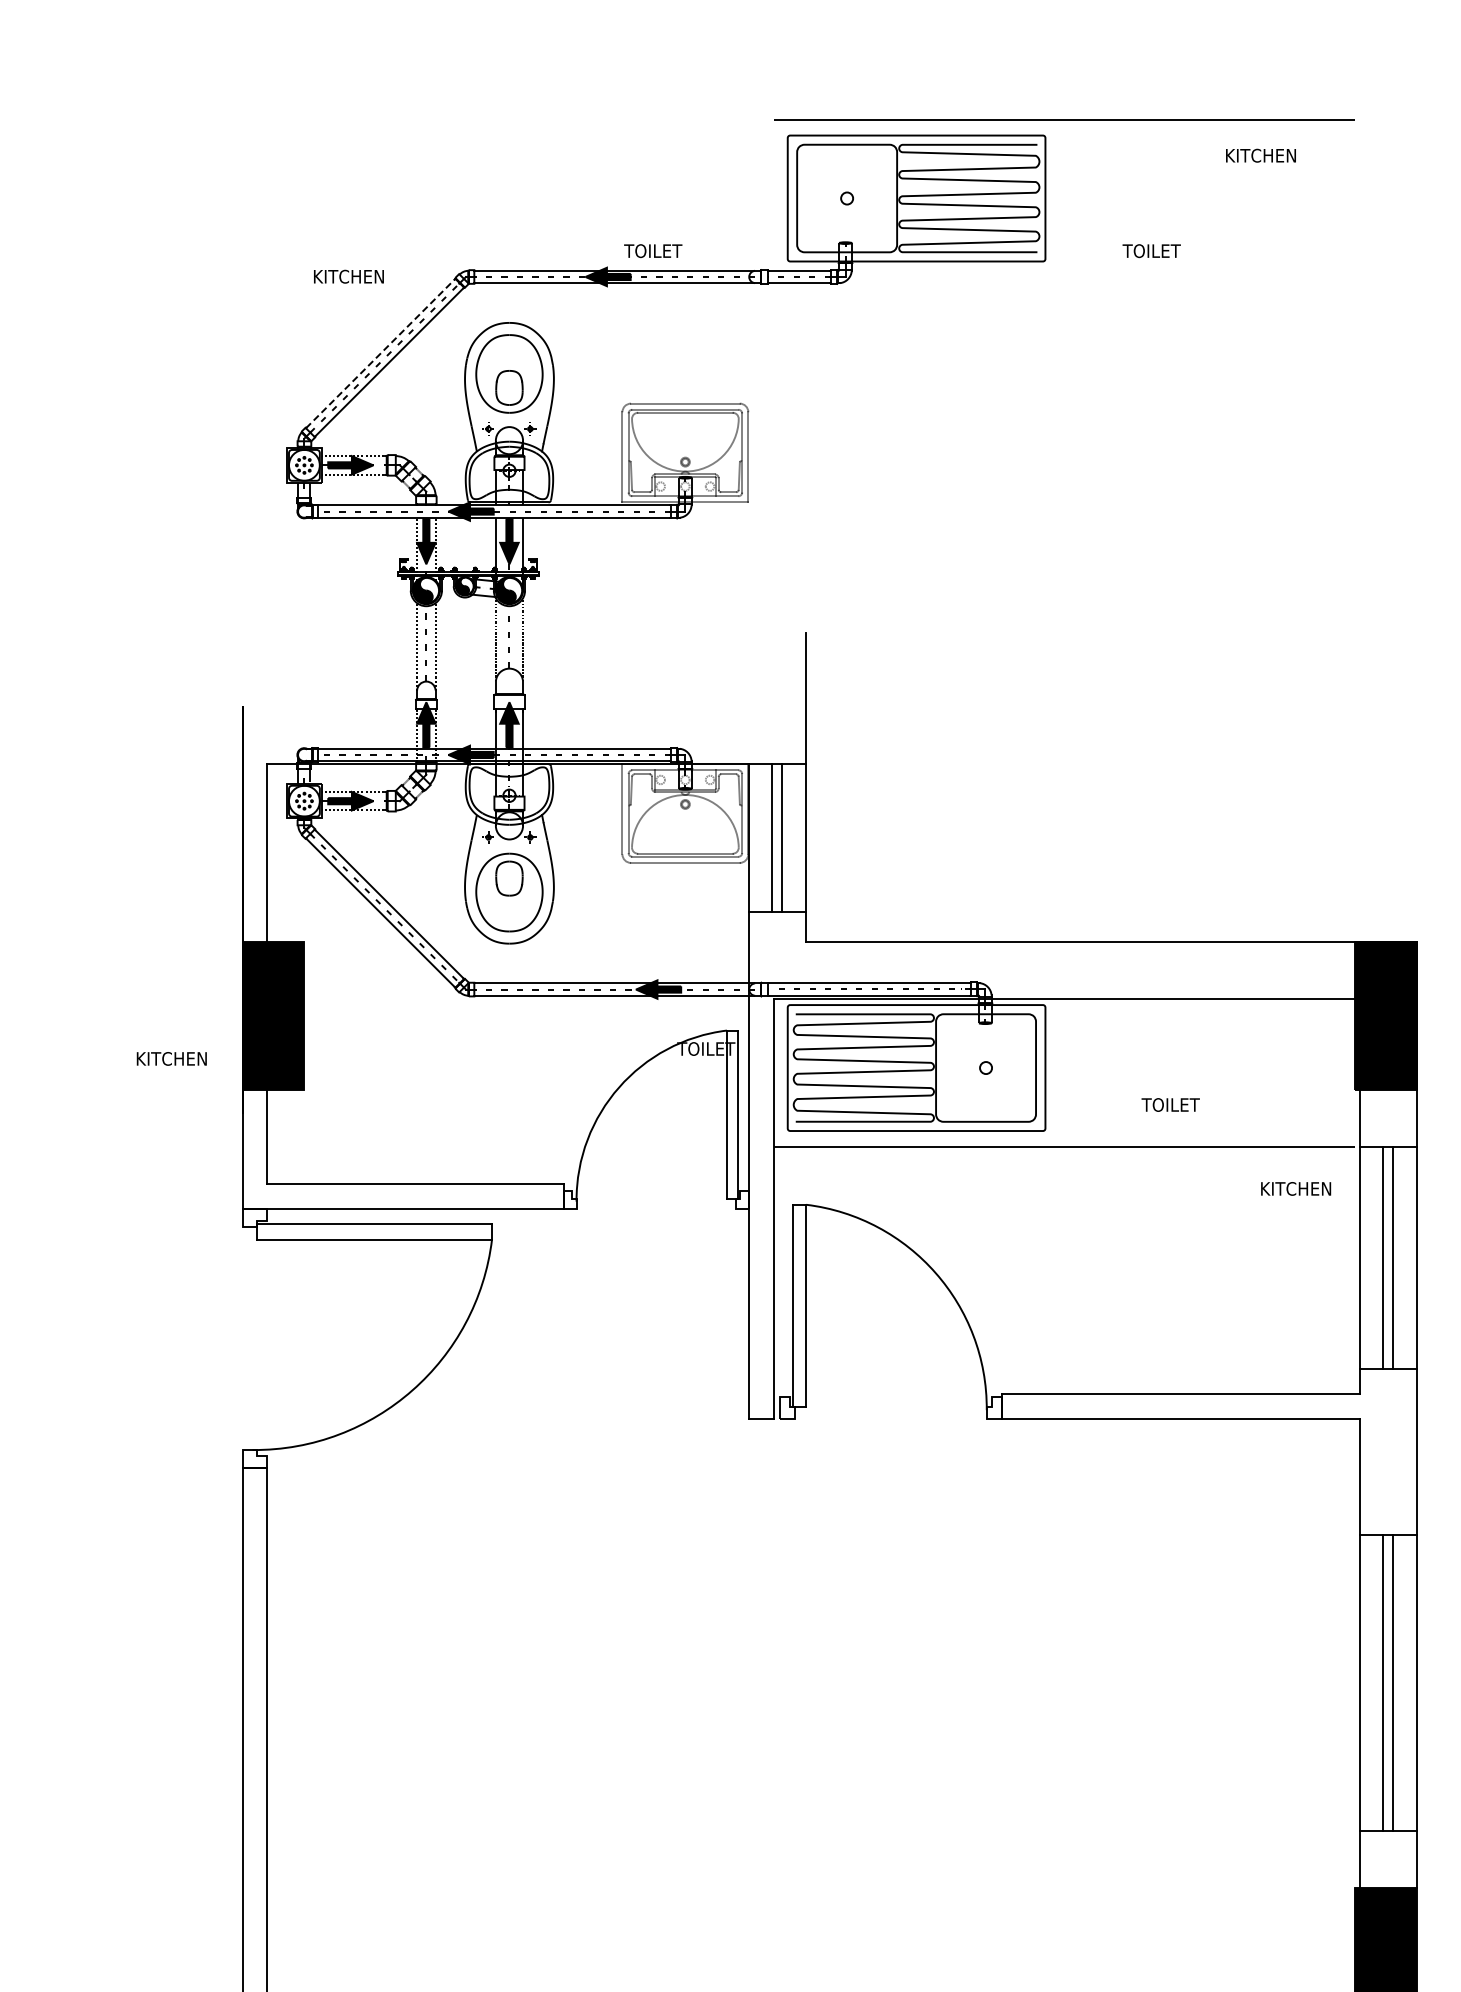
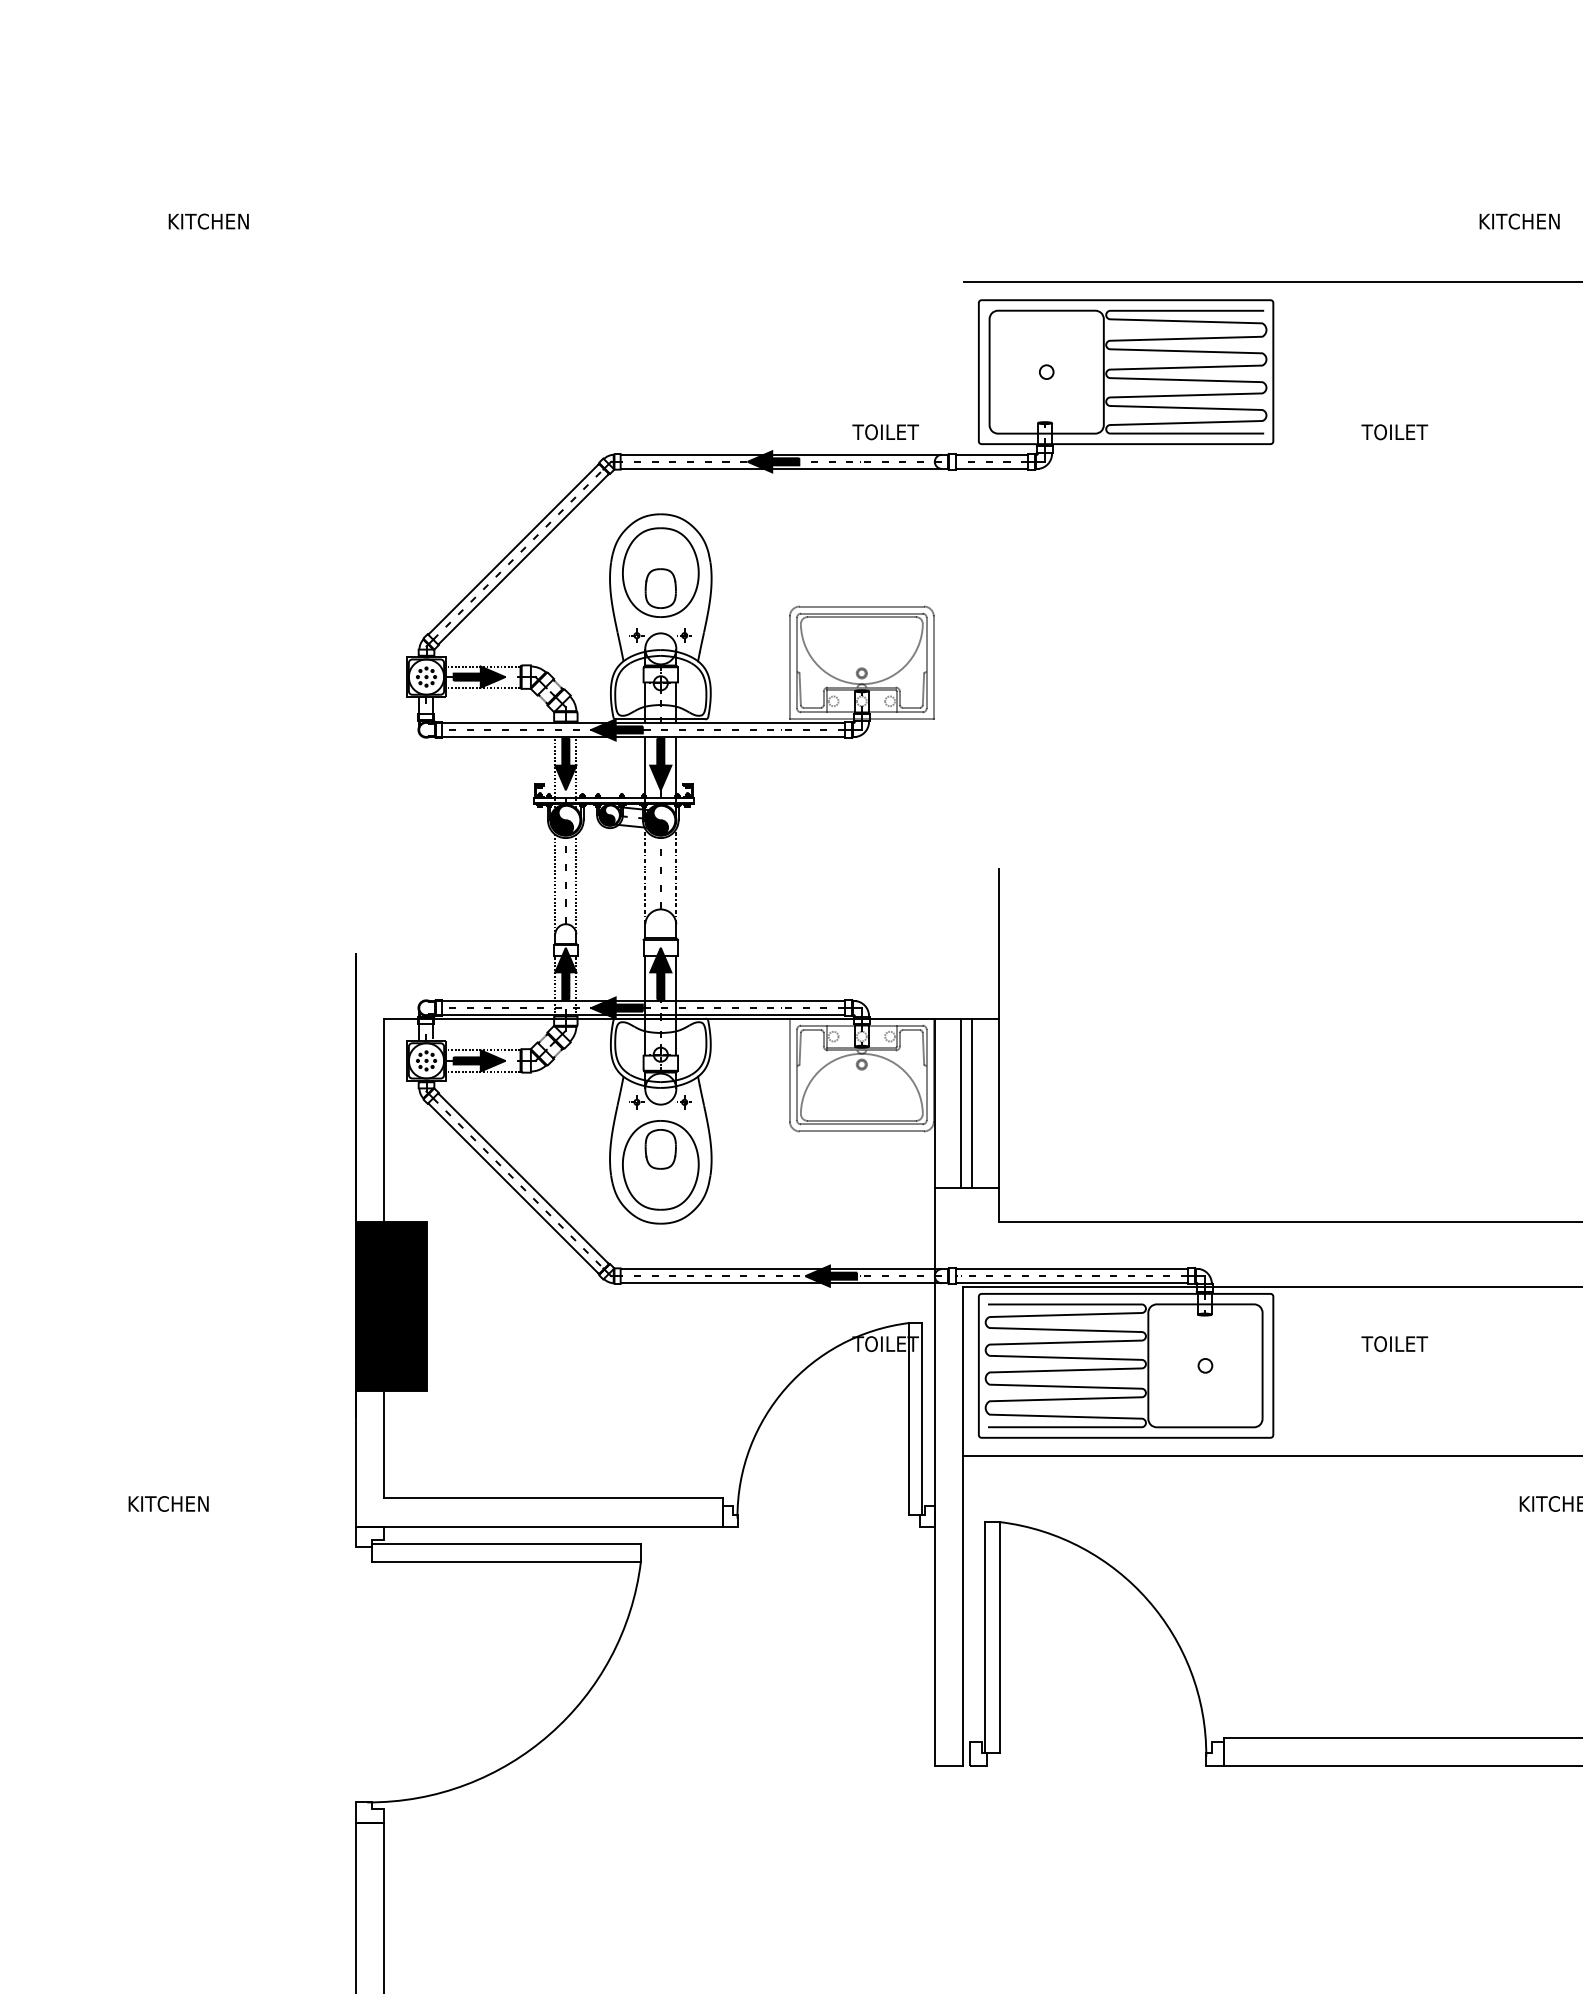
text: (1260, 155) -> (1519, 221), moved
text: (653, 250) -> (885, 431), moved
text: (348, 276) -> (208, 221), moved
line: (380, 353) -> (513, 549), dashed -> solid
text: (171, 1058) -> (168, 1503), moved
text: (1170, 1104) -> (1394, 1343), moved

